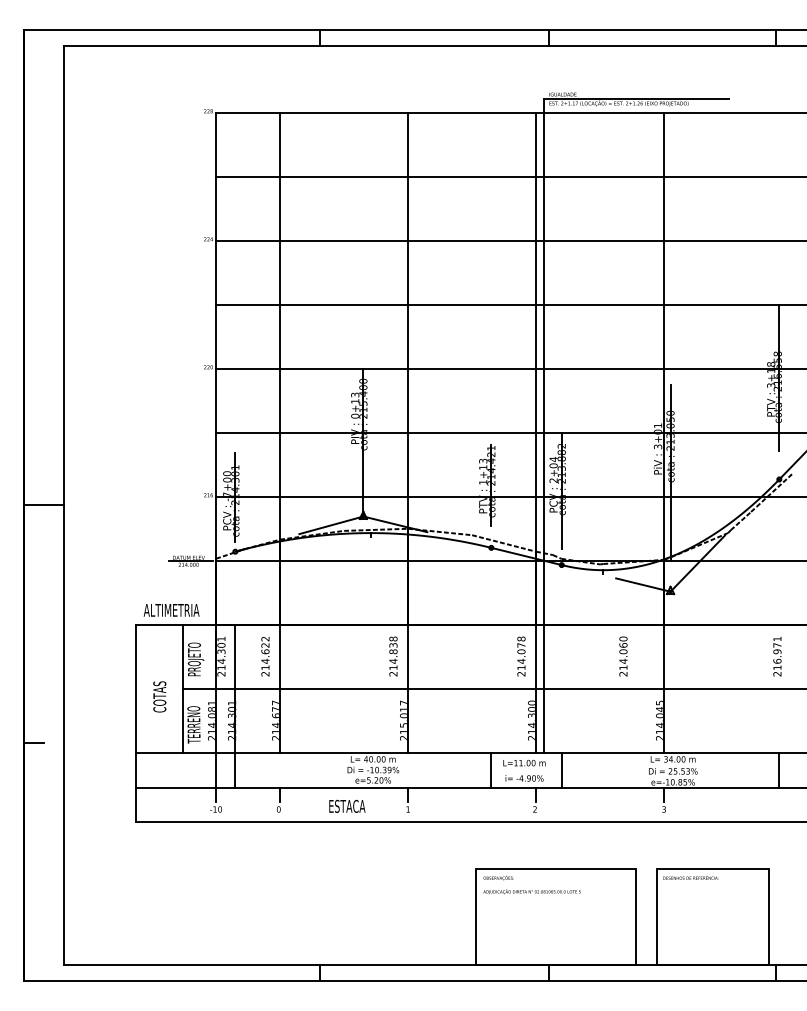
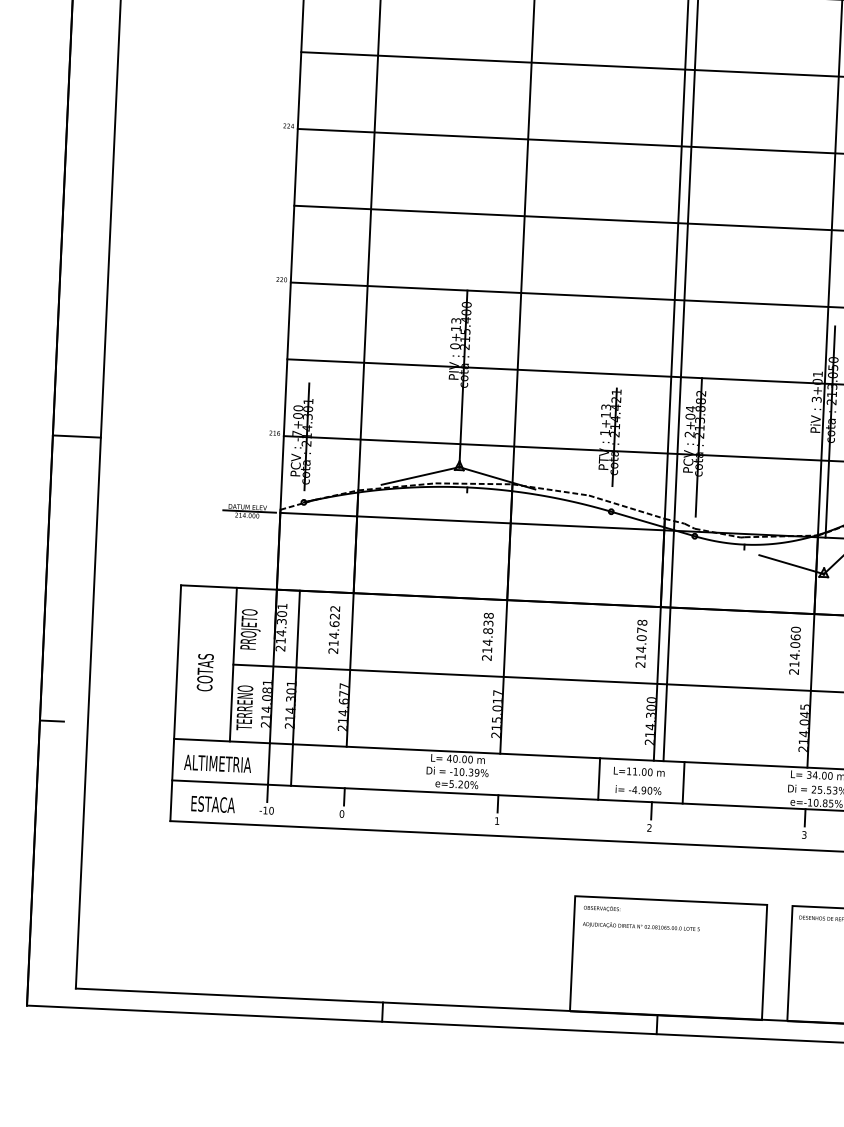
text: (171, 610) -> (217, 763), moved
text: (623, 656) -> (795, 650), moved
text: (347, 805) -> (213, 803), moved

